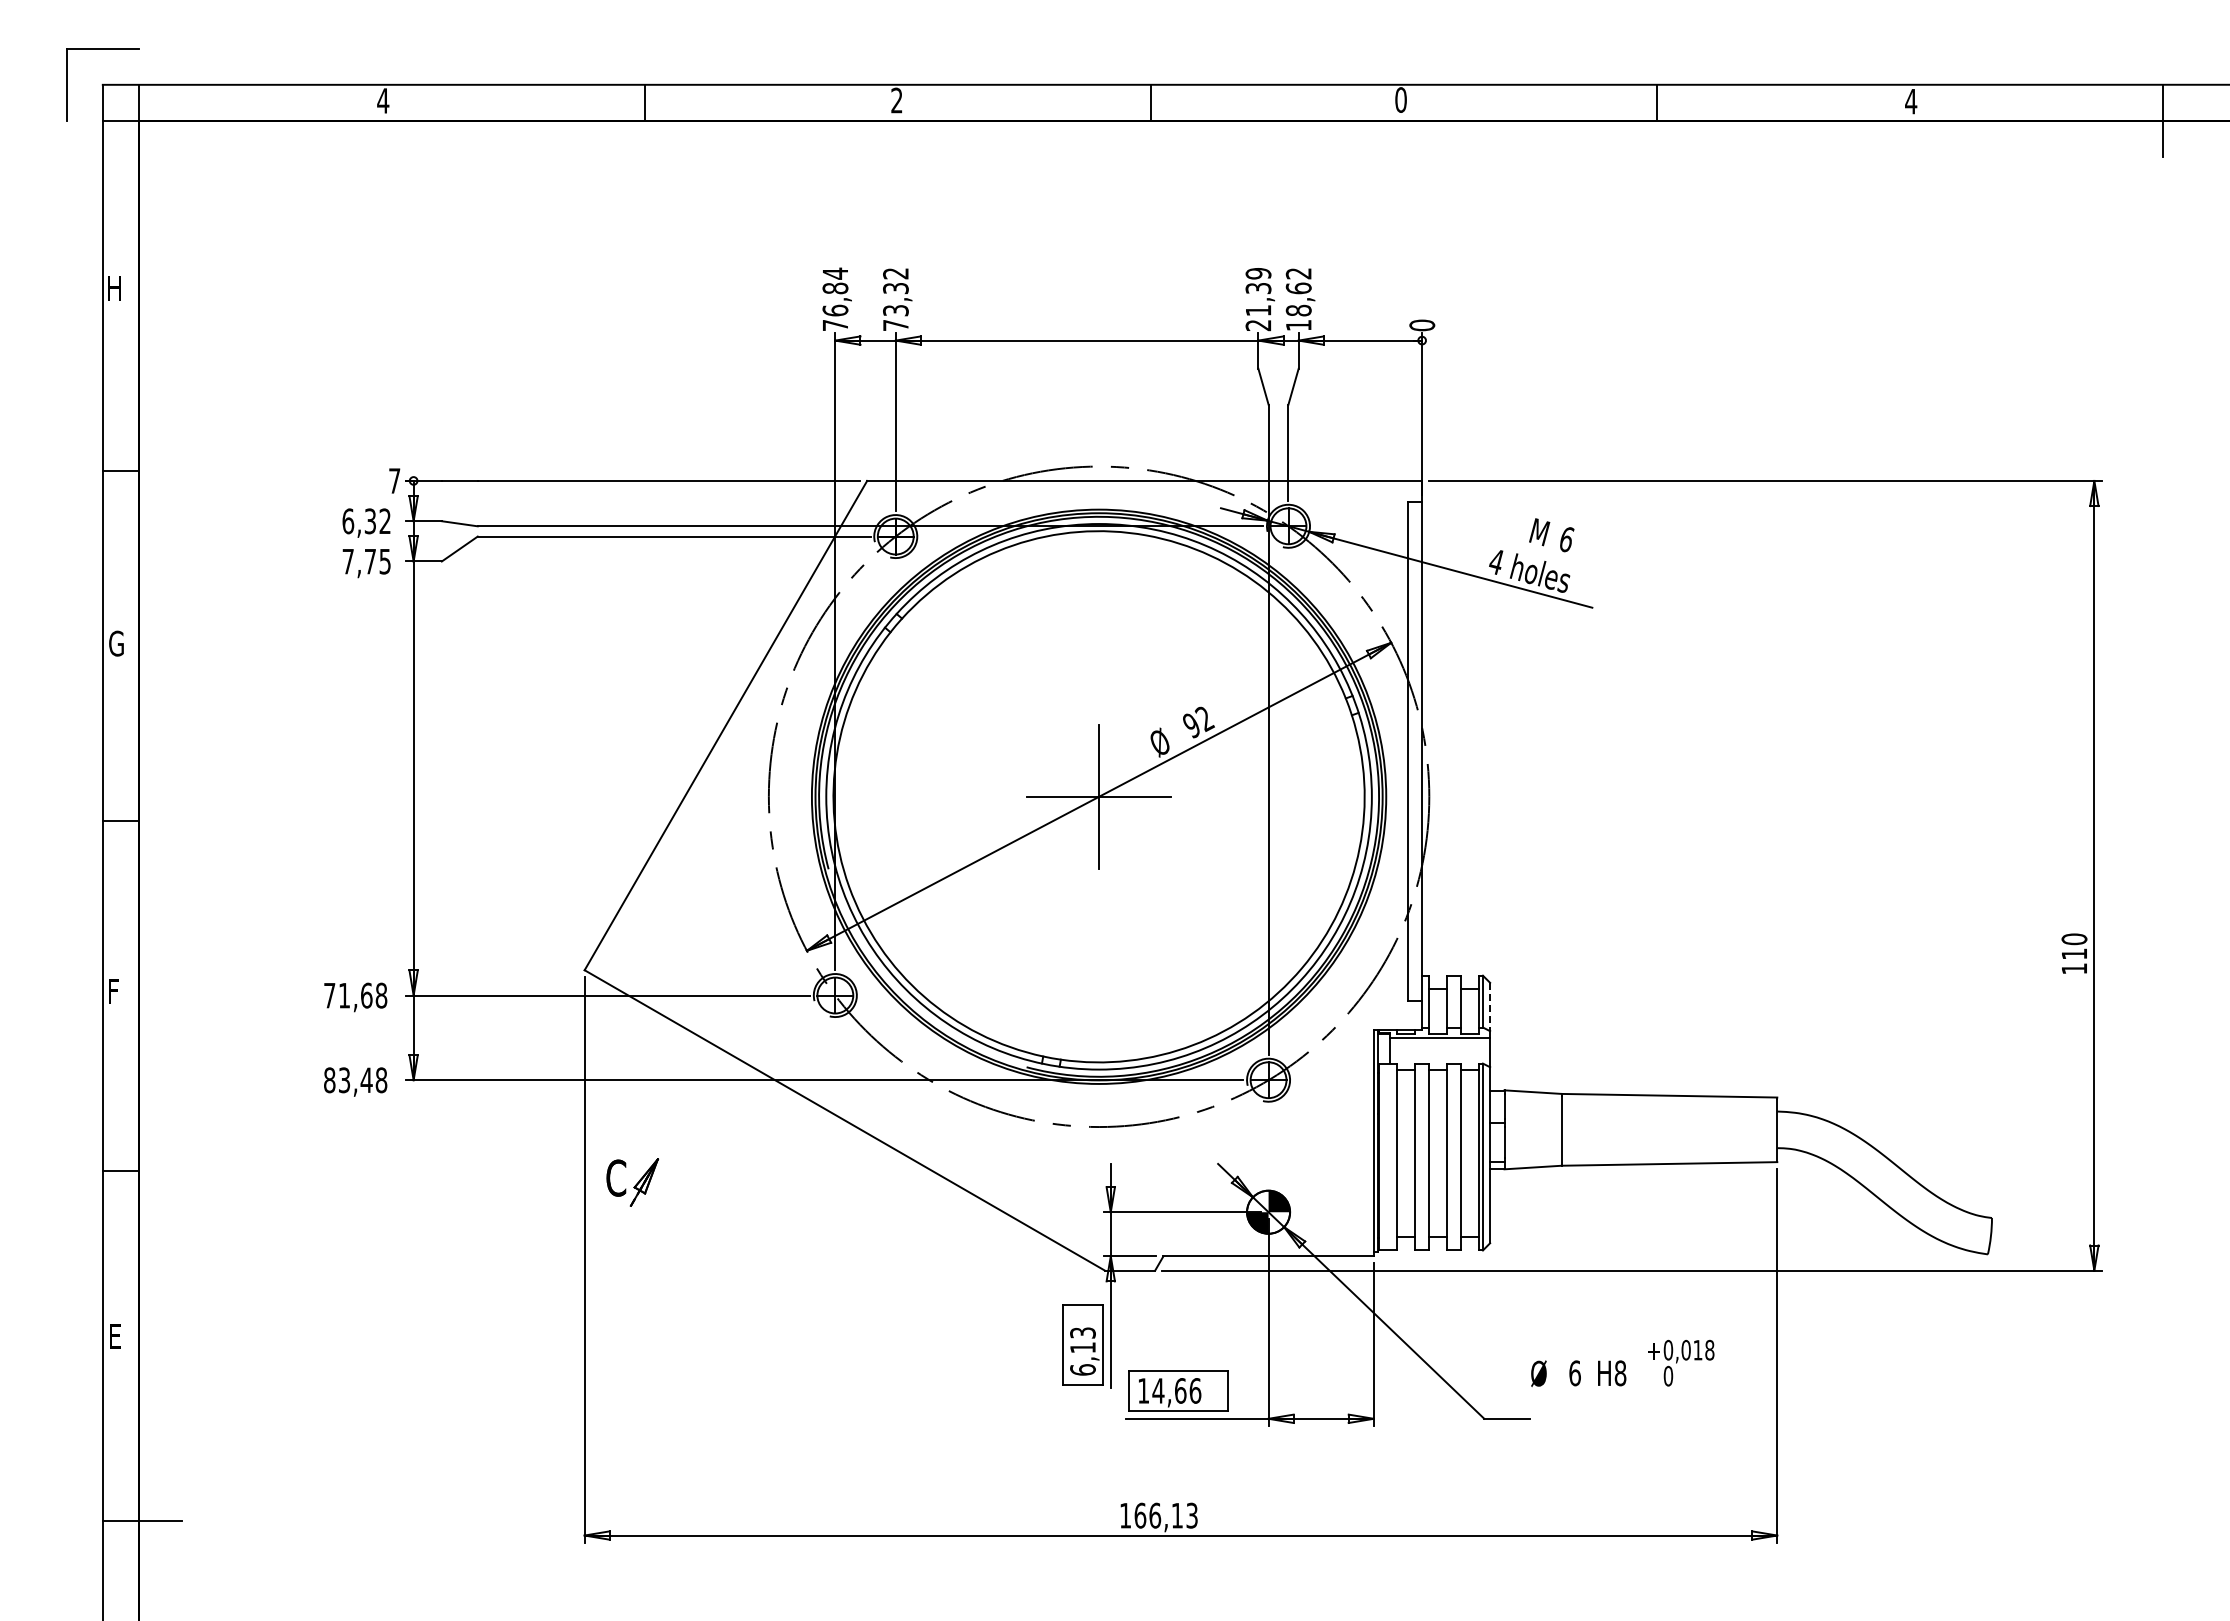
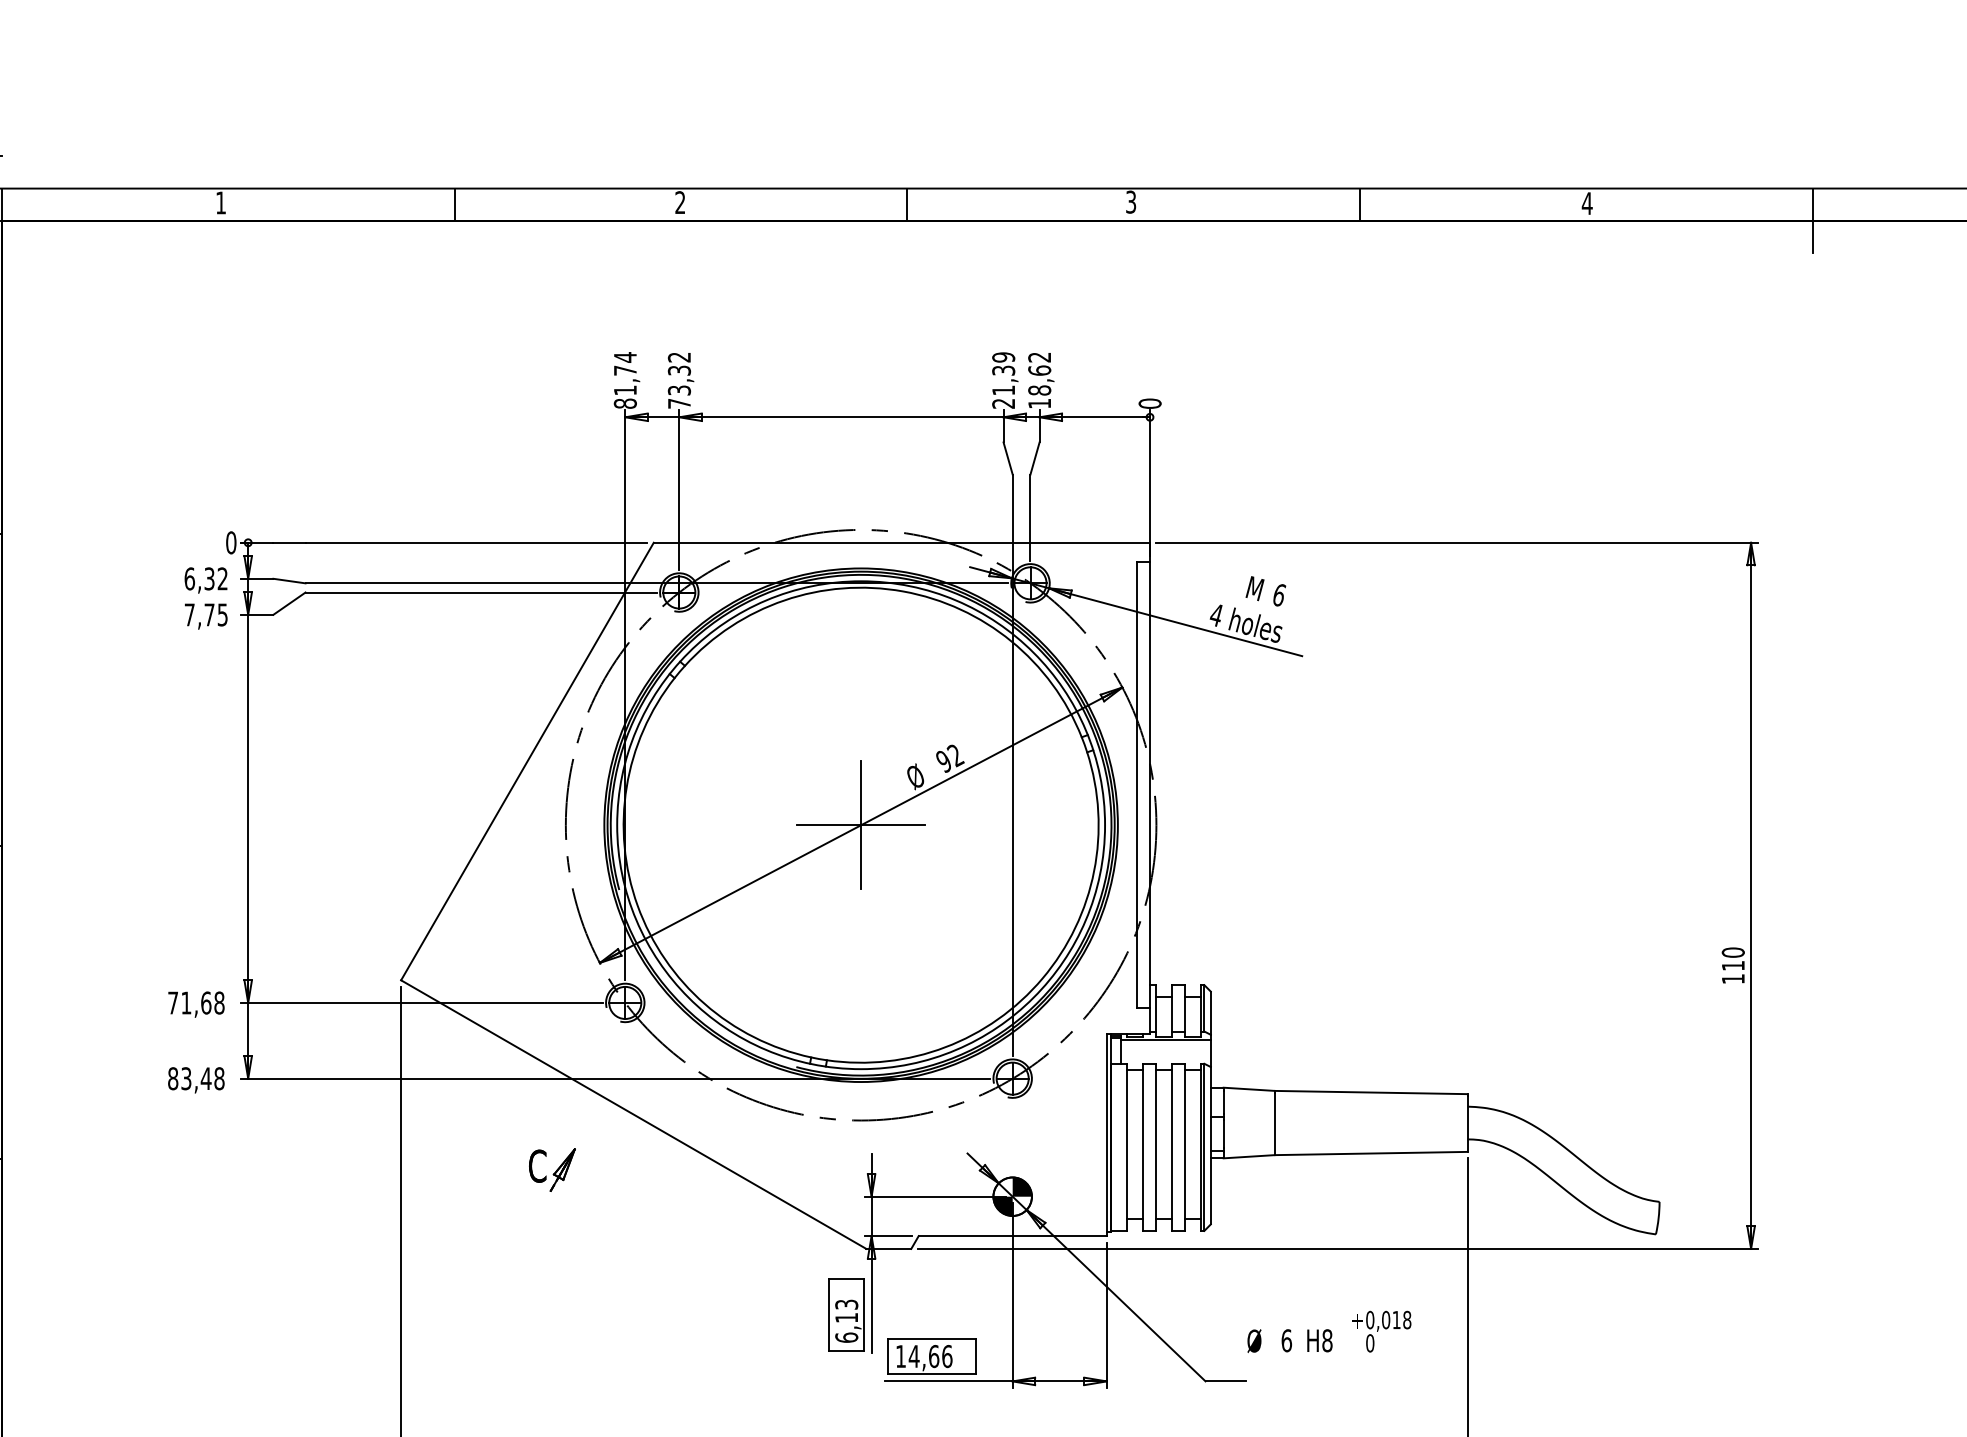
text: (1400, 99) -> (1130, 201), 0 -> 3
text: (383, 100) -> (221, 202), 4 -> 1
text: (835, 306) -> (625, 386), 76,84 -> 81,74
text: (394, 480) -> (231, 542), 7 -> 0
line: (1490, 1007) -> (1211, 1013), dashed -> solid
part: (632, 1182) -> (552, 1170), moved

